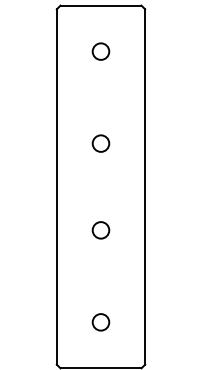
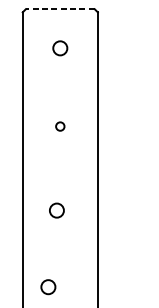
line: (100, 5) -> (59, 9), solid -> dashed
circle: (100, 143) -> (59, 126), size x0.6
circle: (100, 230) -> (56, 210), moved
circle: (100, 322) -> (47, 287), moved

